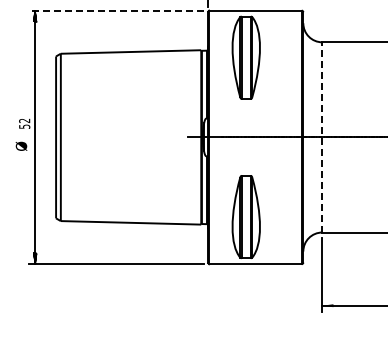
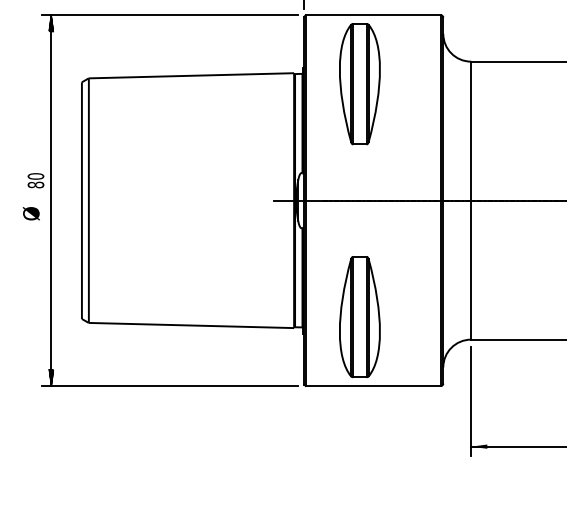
line: (116, 10) -> (170, 15), dashed -> solid
text: (24, 123) -> (35, 180), 52 -> 80
line: (322, 136) -> (471, 199), dashed -> solid

